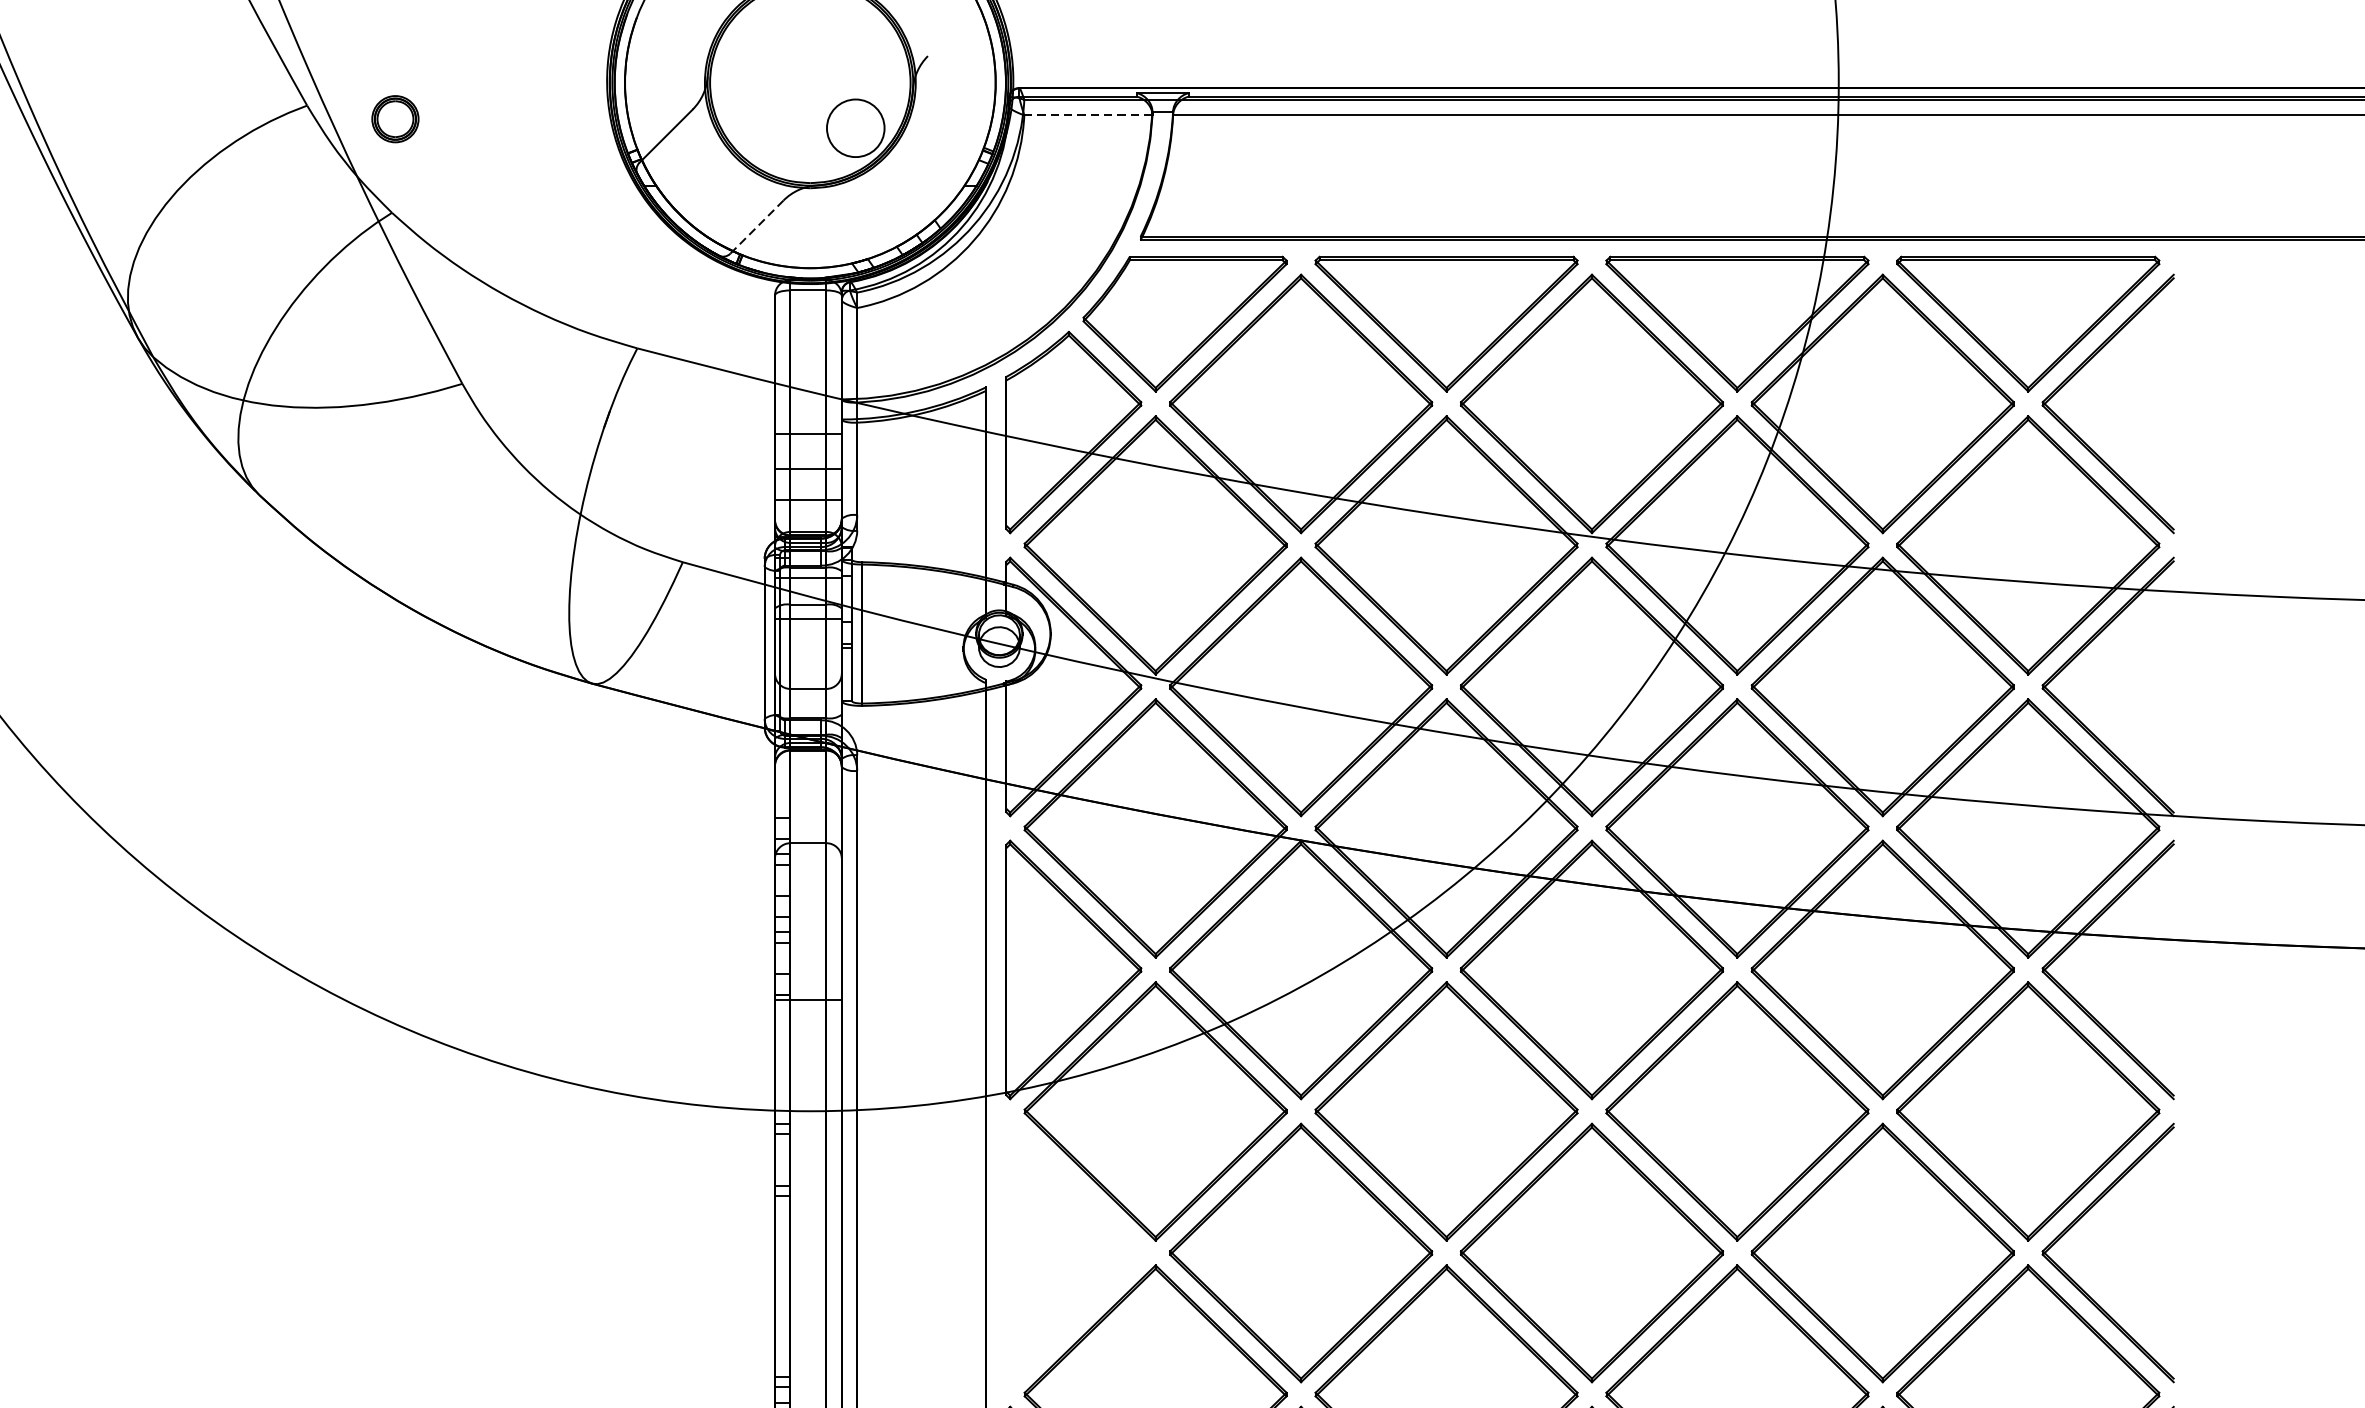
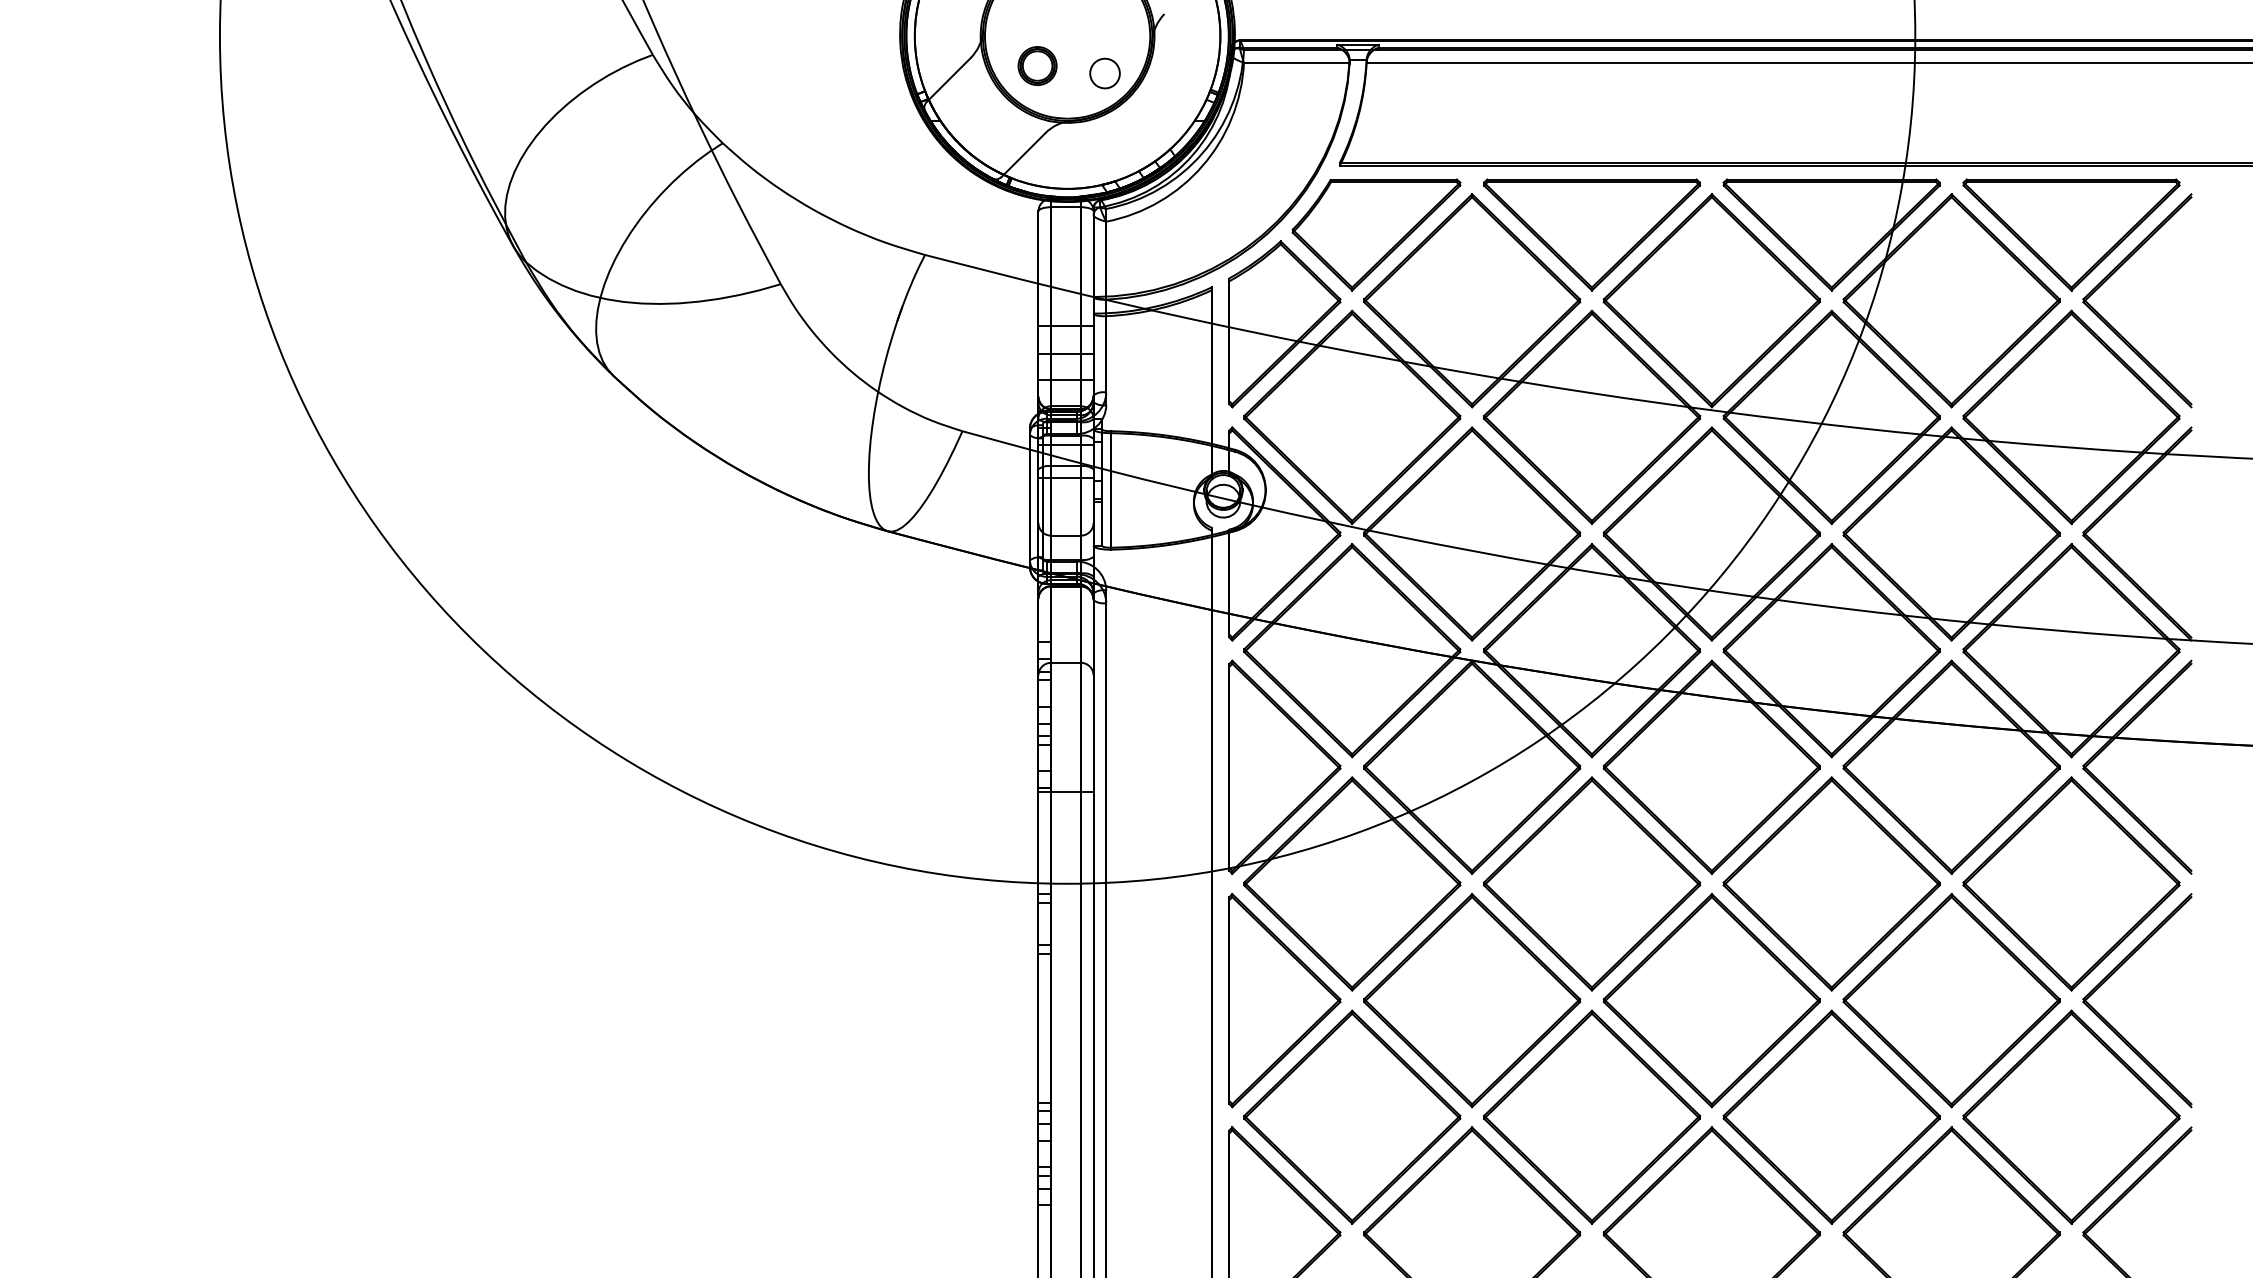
line: (1088, 114) -> (1296, 62), dashed -> solid
part: (395, 118) -> (1037, 65), moved
circle: (855, 128) -> (1104, 73), size x0.62
line: (758, 226) -> (1024, 154), dashed -> solid
part: (1073, 1252) -> (1284, 1000), added

